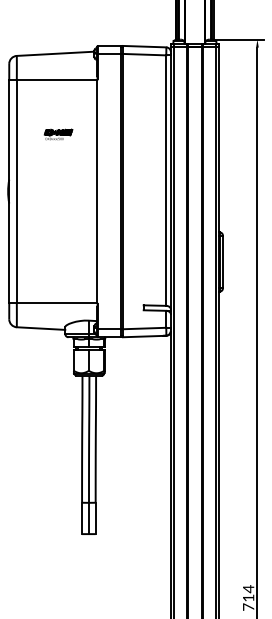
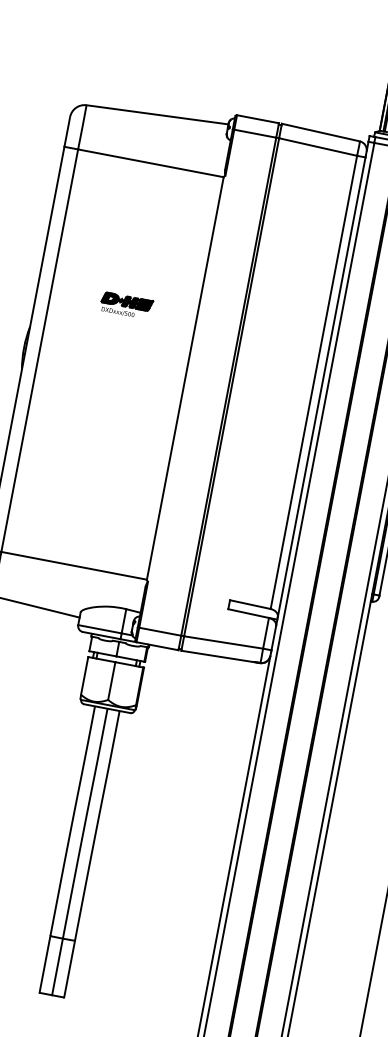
part: (58, 134) -> (126, 305), moved

